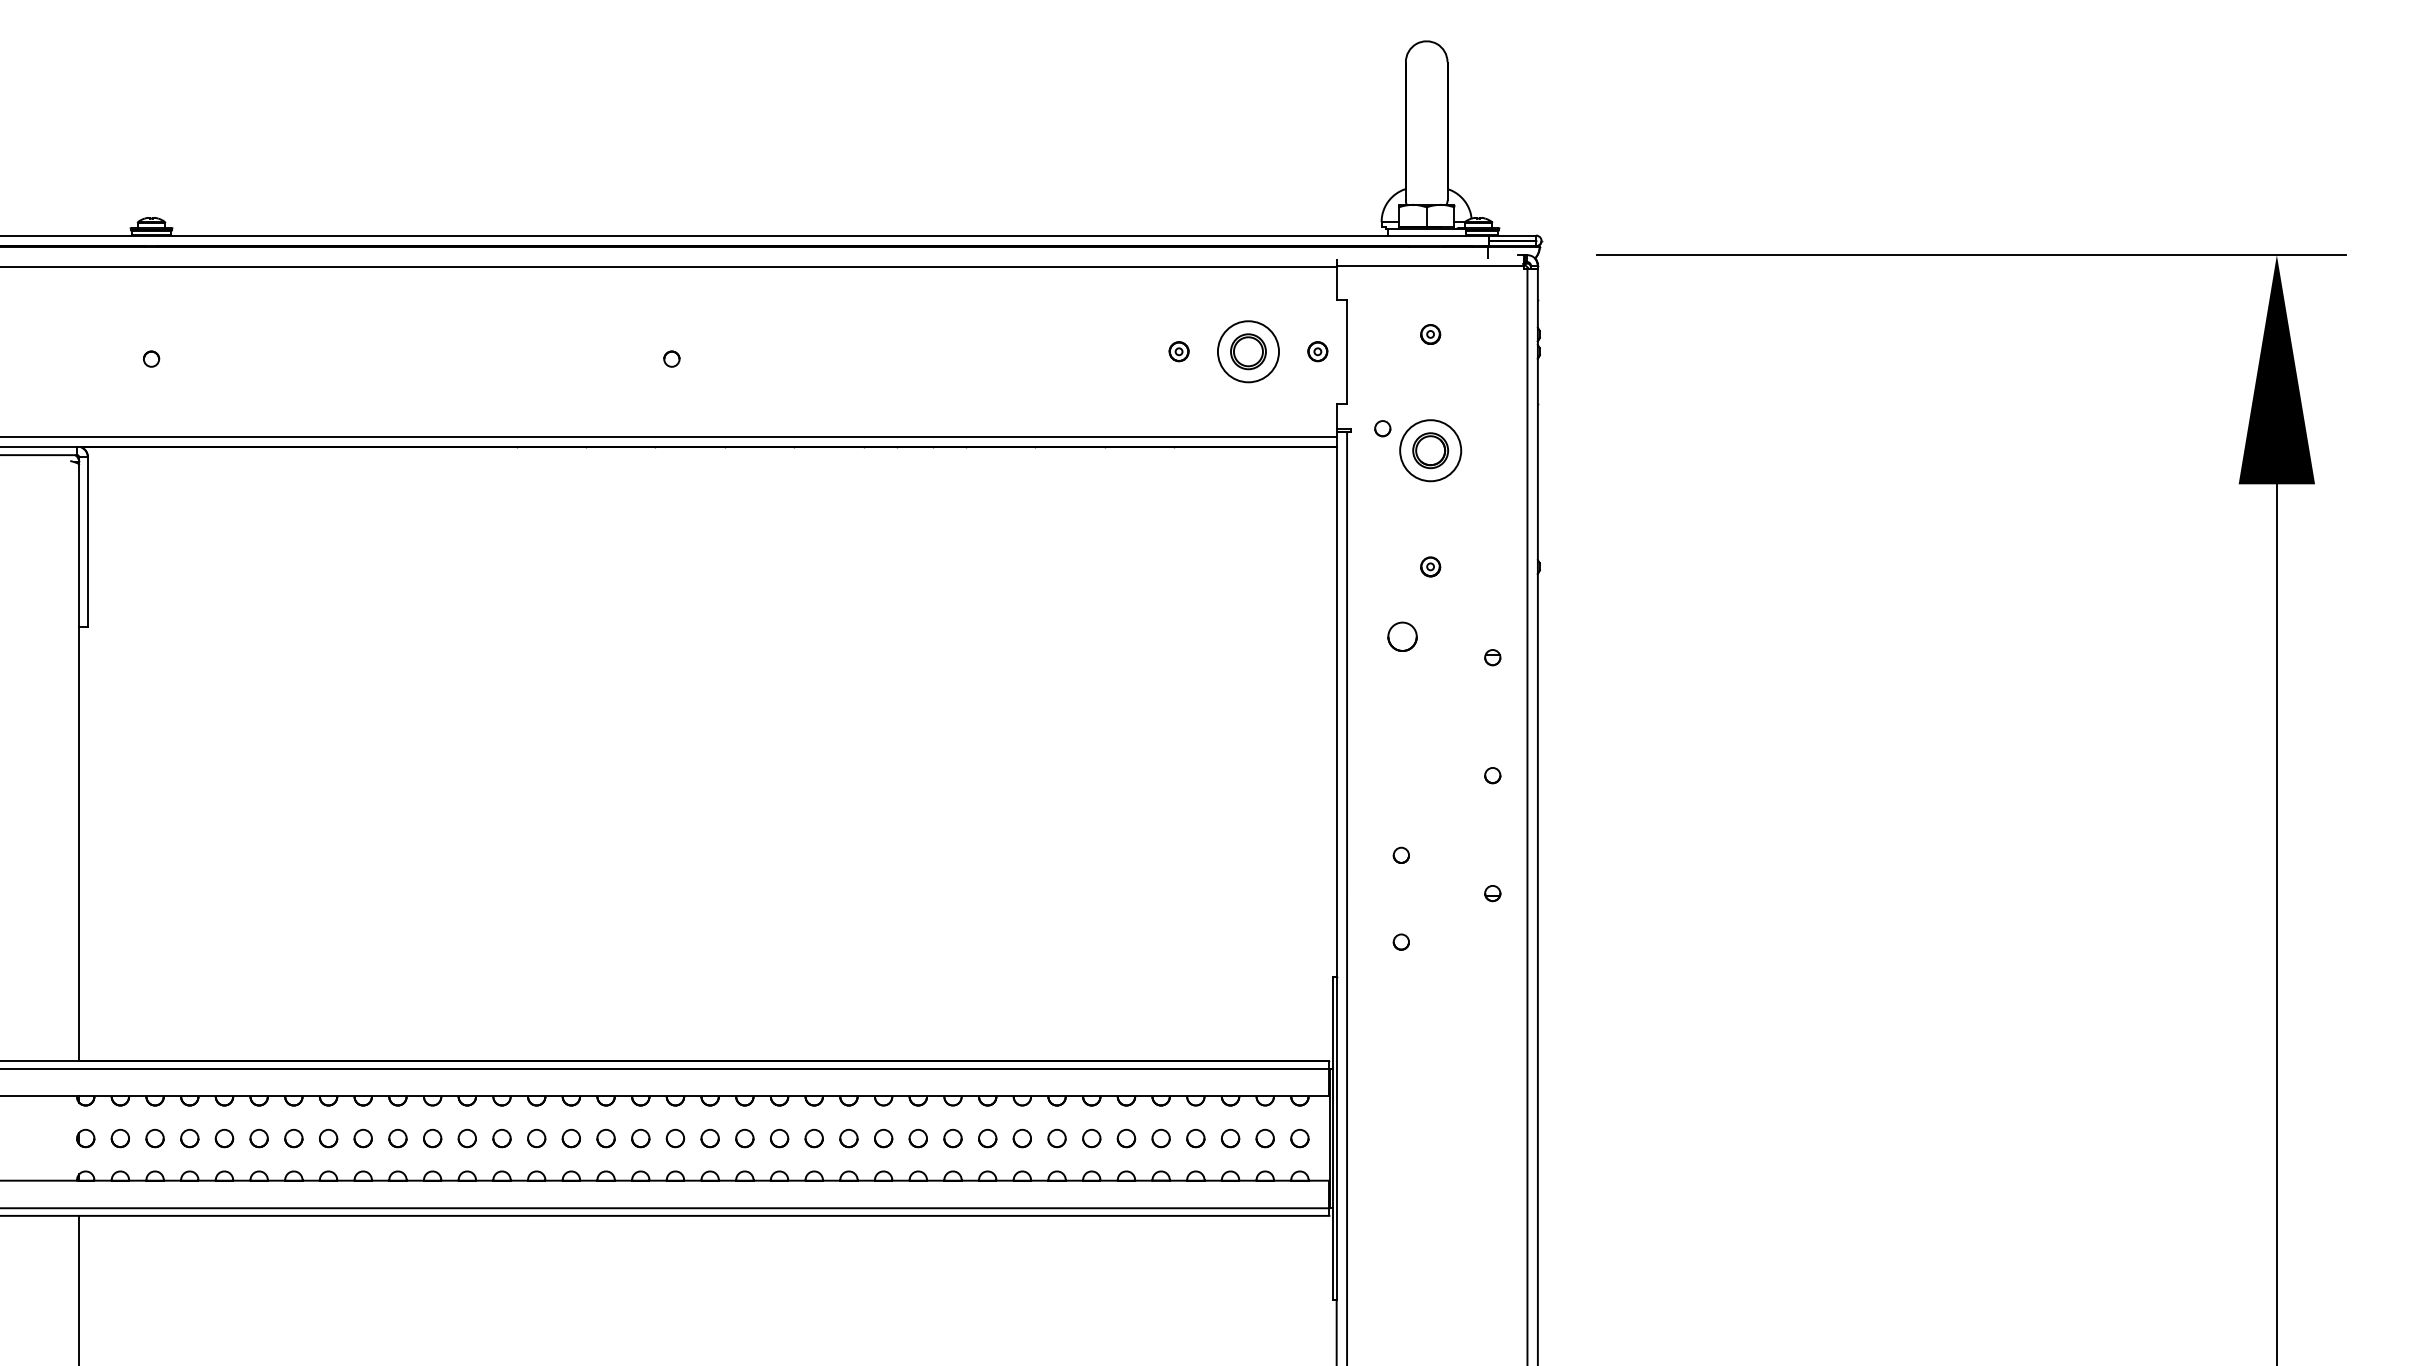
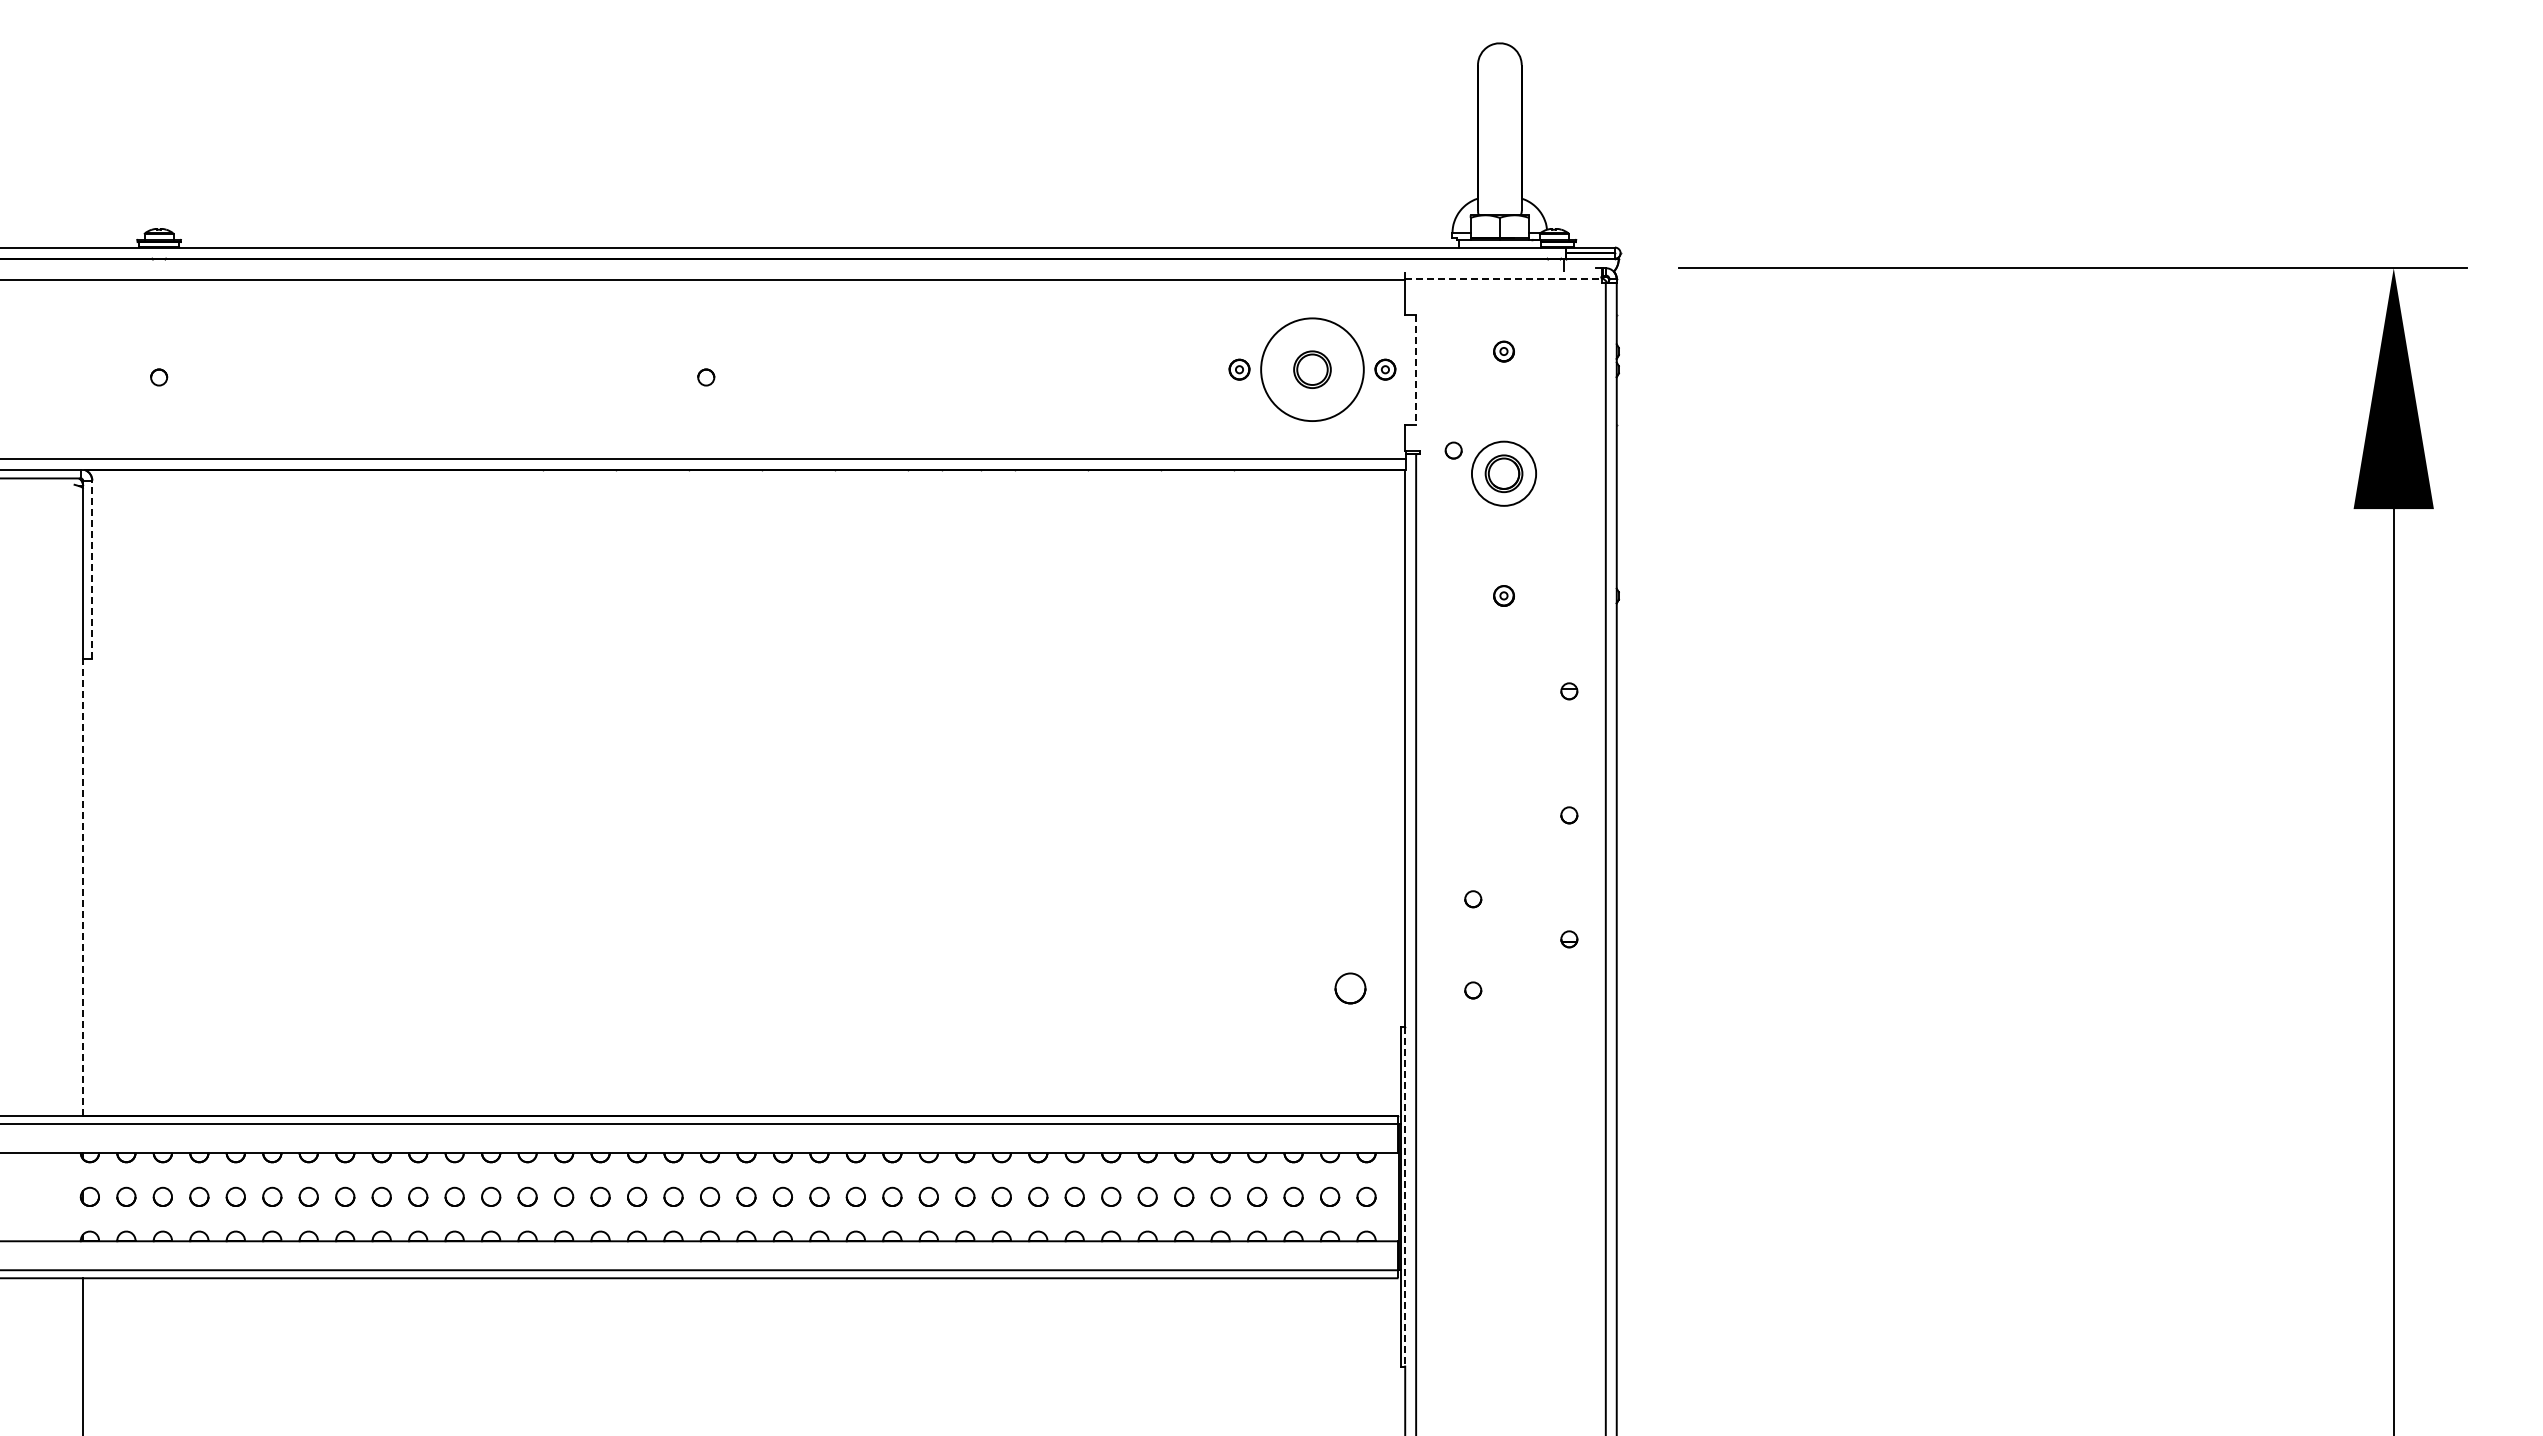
line: (1431, 265) -> (1504, 279), solid -> dashed
circle: (1248, 351) -> (1312, 369), size x1.6
line: (1347, 351) -> (1416, 369), solid -> dashed
line: (88, 541) -> (92, 569), solid -> dashed
part: (1402, 636) -> (1350, 988), moved
line: (79, 843) -> (83, 886), solid -> dashed
line: (1336, 1138) -> (1405, 1196), solid -> dashed

